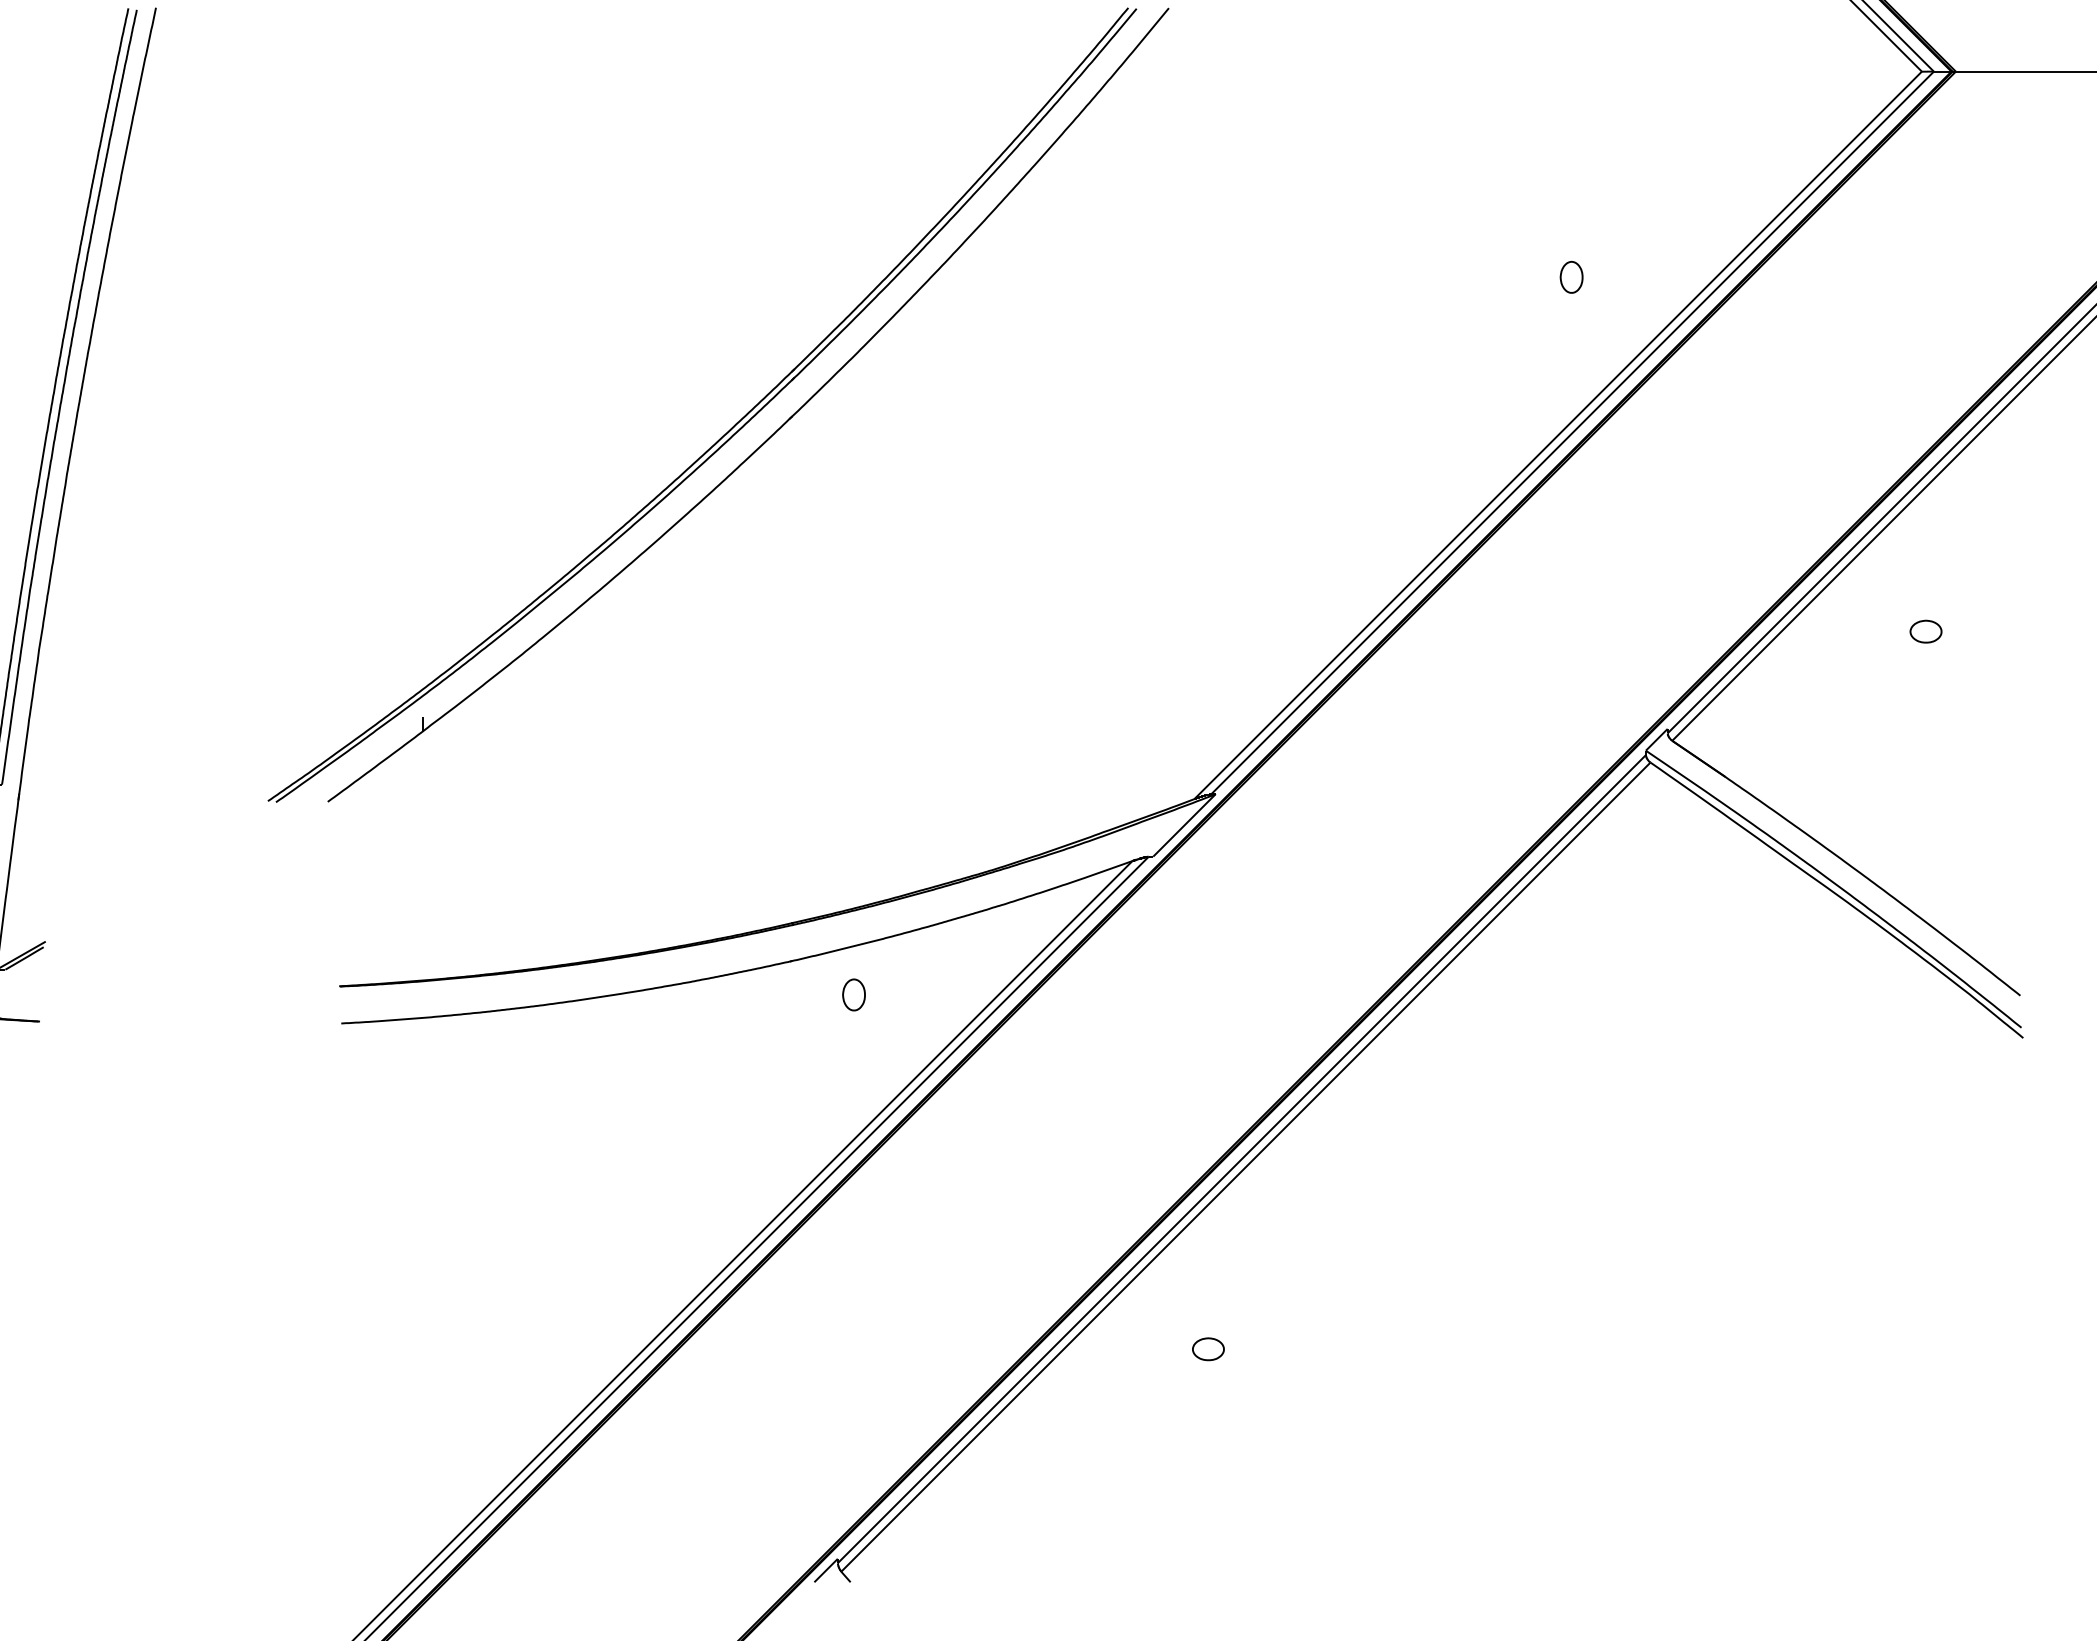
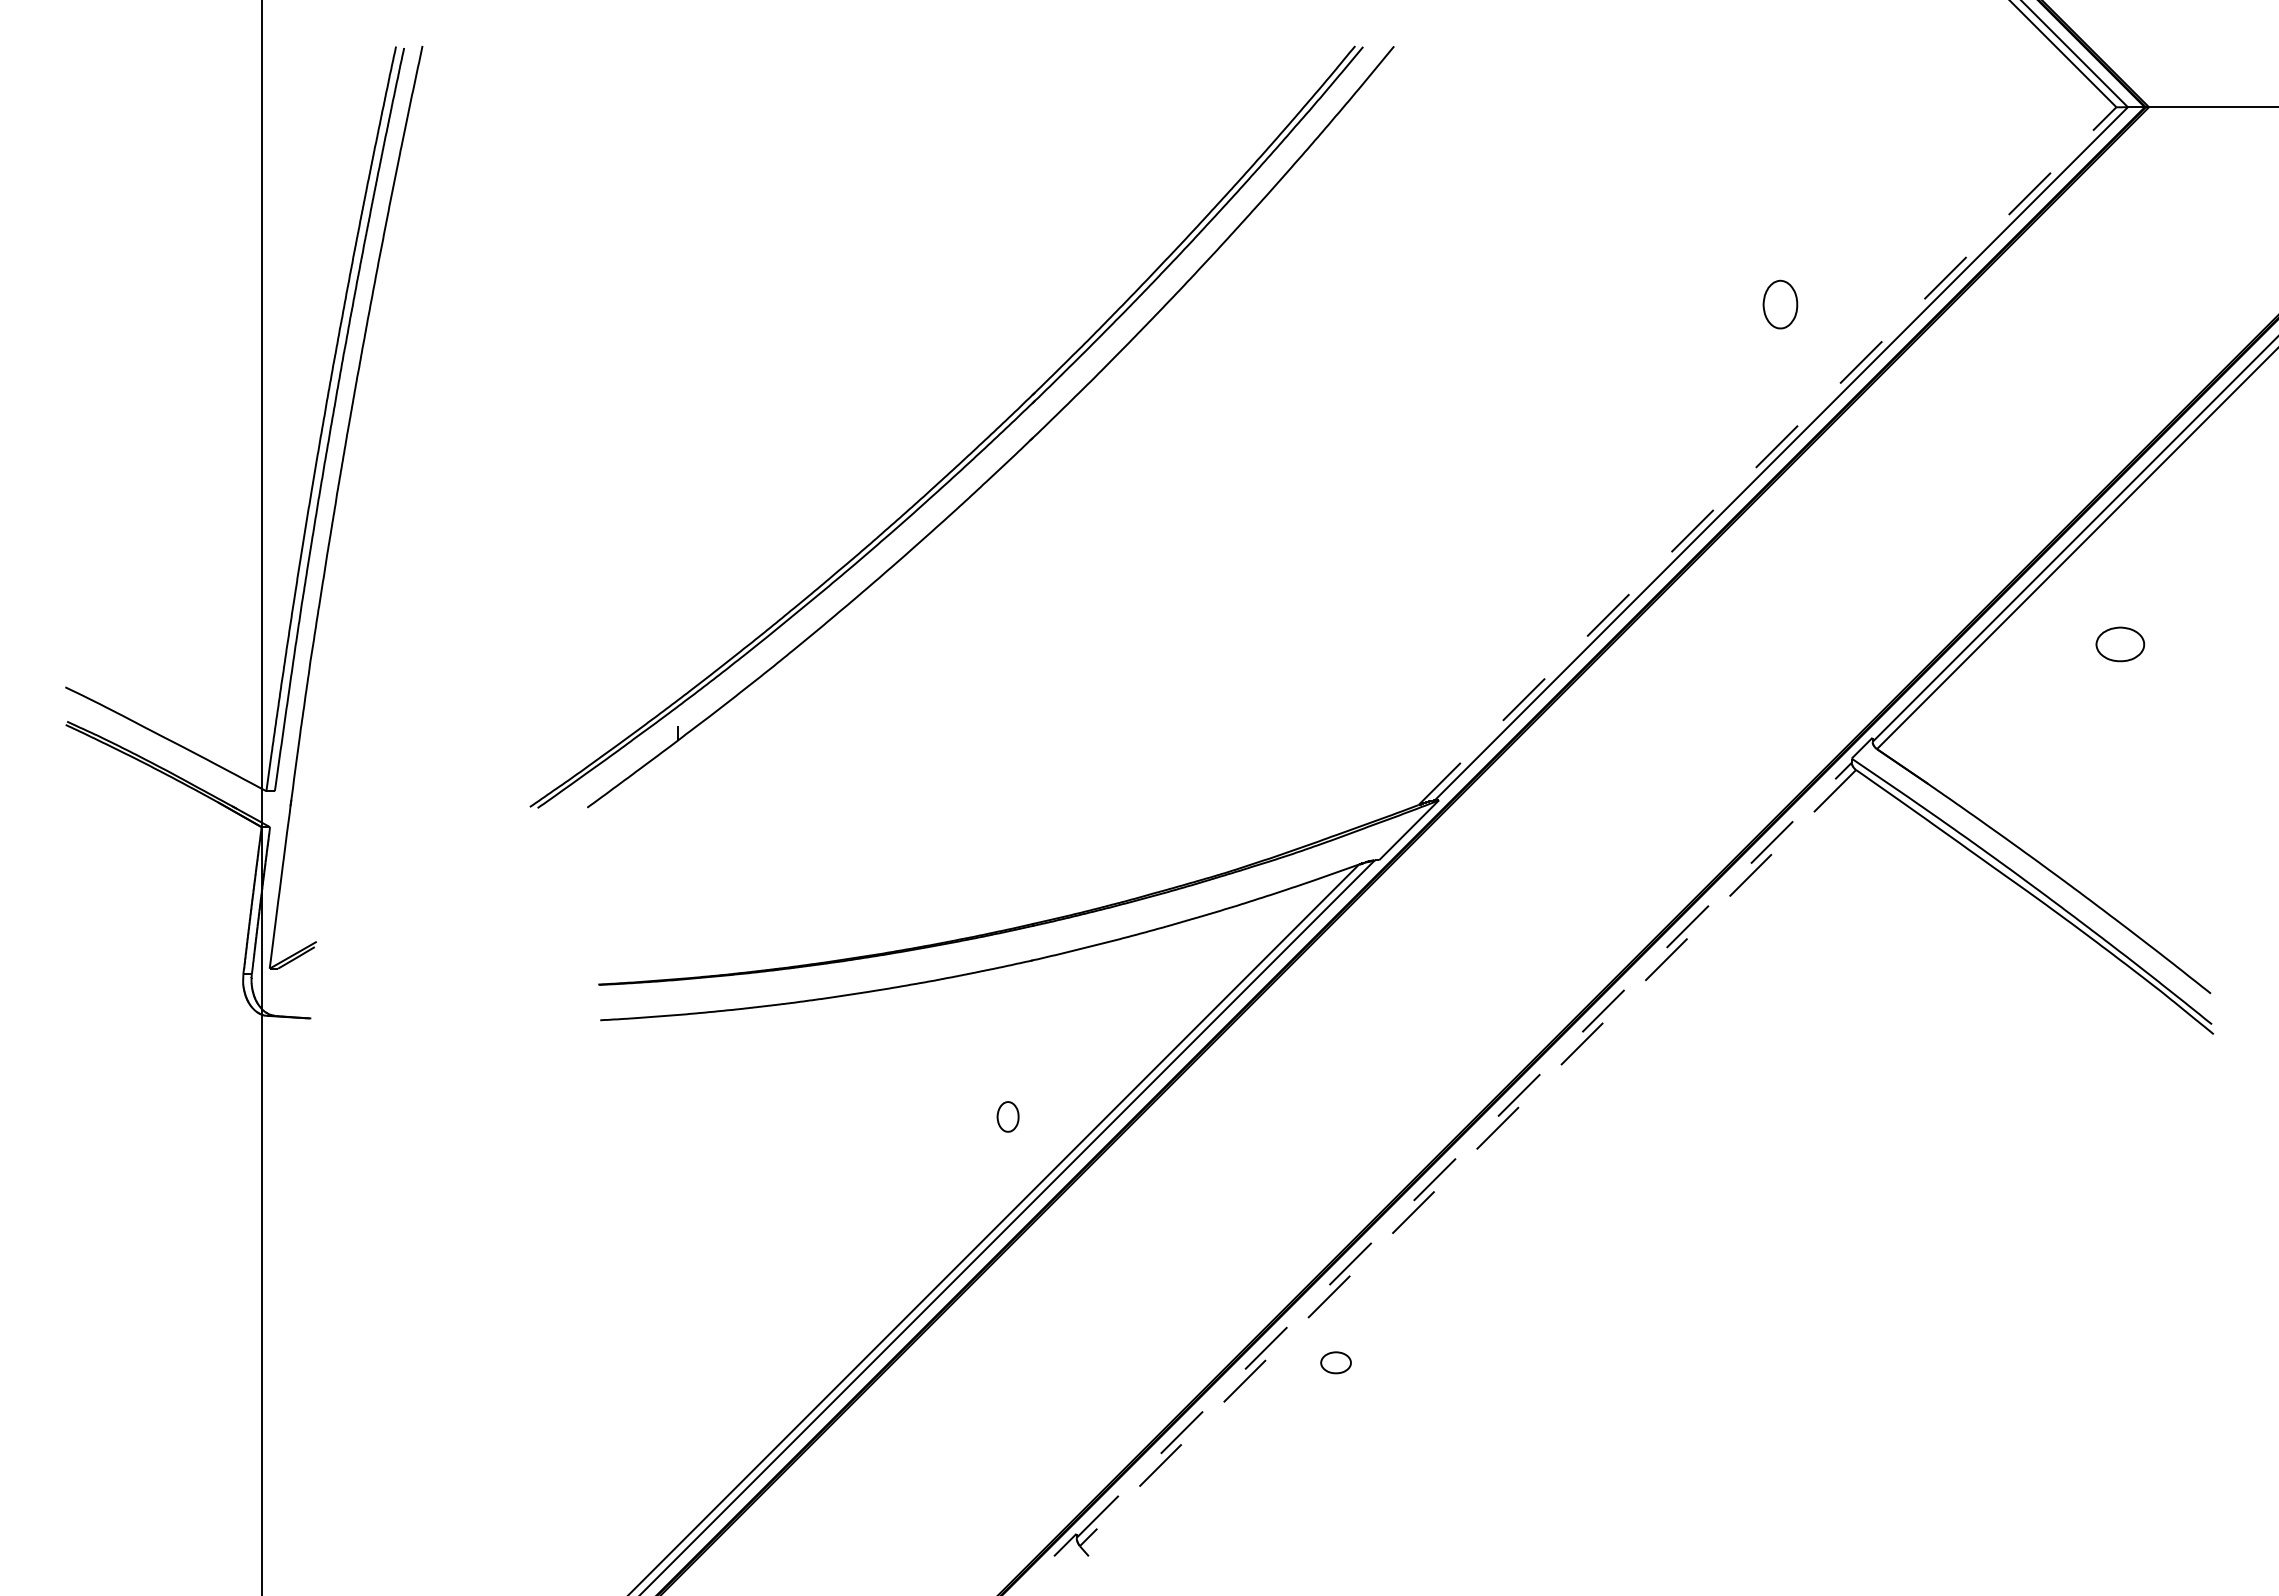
part: (1571, 277) -> (1780, 304), size x1.6
line: (1558, 434) -> (1767, 455), solid -> dashed
part: (1926, 631) -> (2120, 644), size x1.6
part: (853, 994) -> (1007, 1116), moved
line: (1242, 1159) -> (1464, 1150), solid -> dashed
line: (1246, 1167) -> (1468, 1158), solid -> dashed
part: (1207, 1348) -> (1335, 1362), moved

